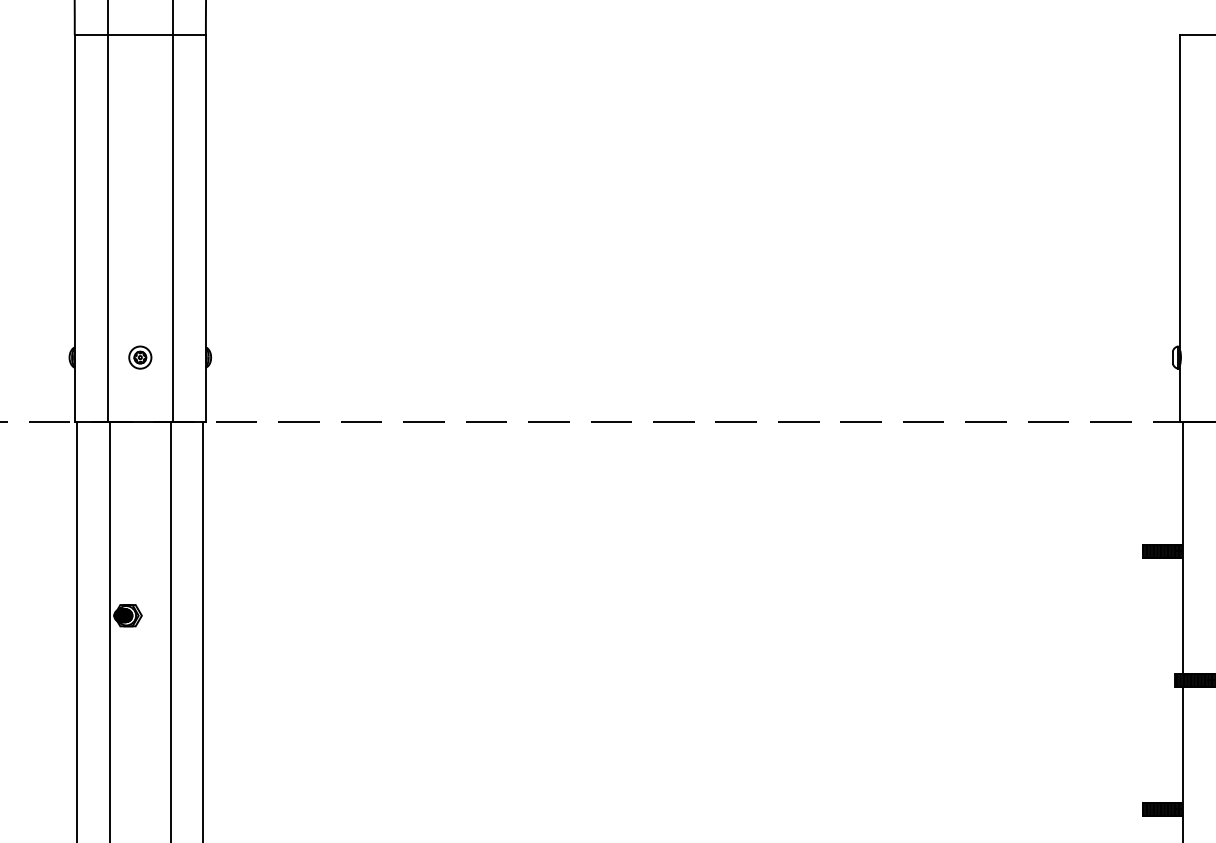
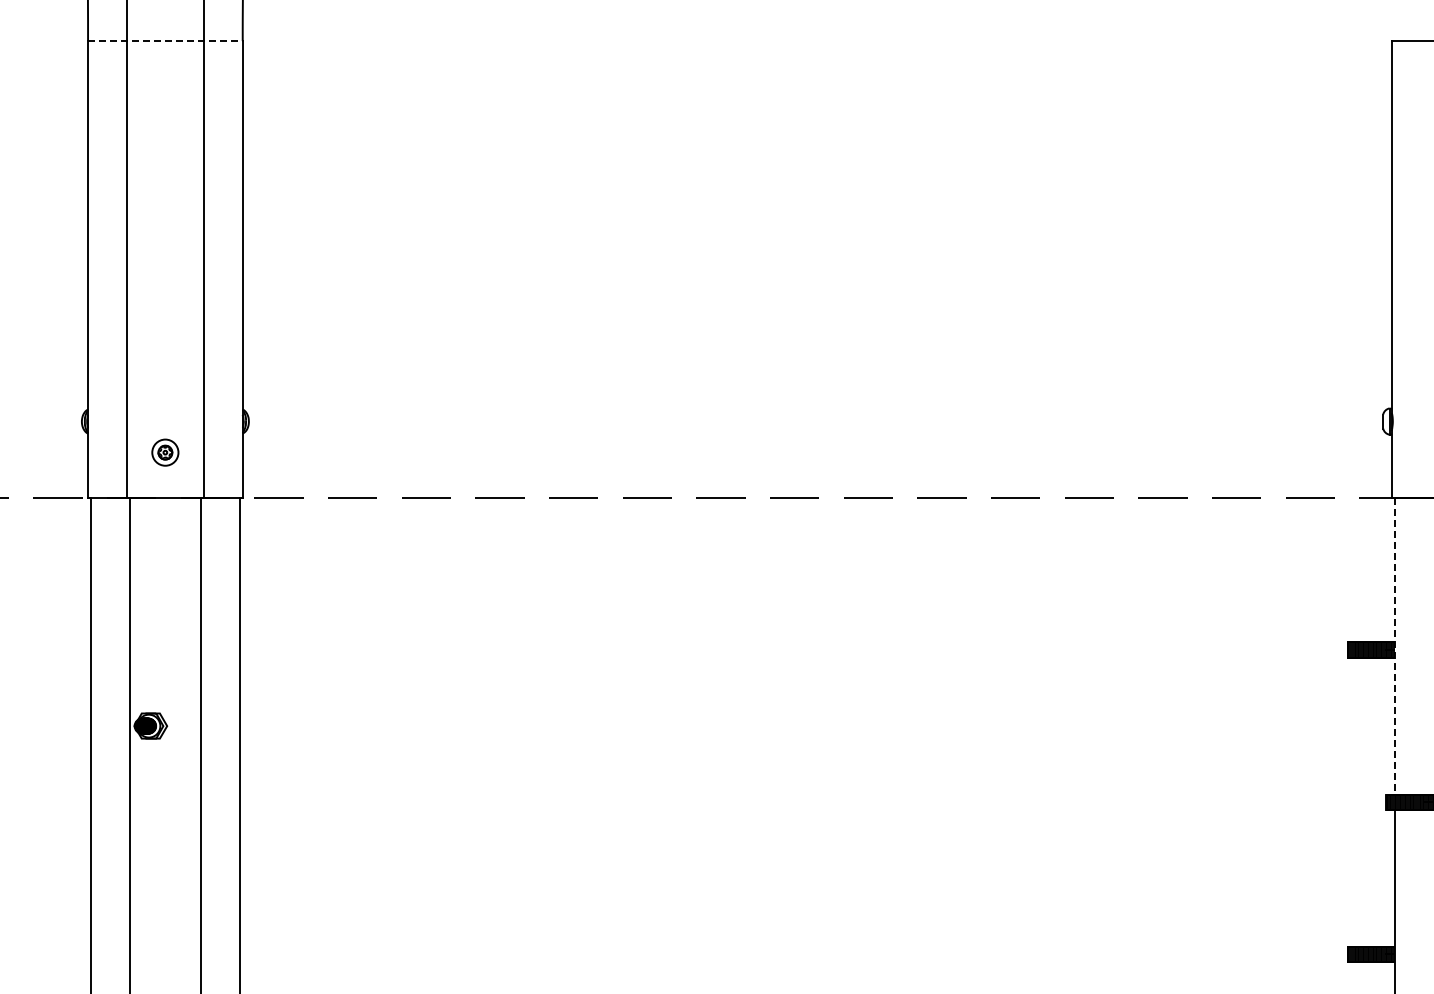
line: (140, 35) -> (165, 41), solid -> dashed
part: (140, 357) -> (165, 452), moved
line: (1182, 548) -> (1394, 646), solid -> dashed

